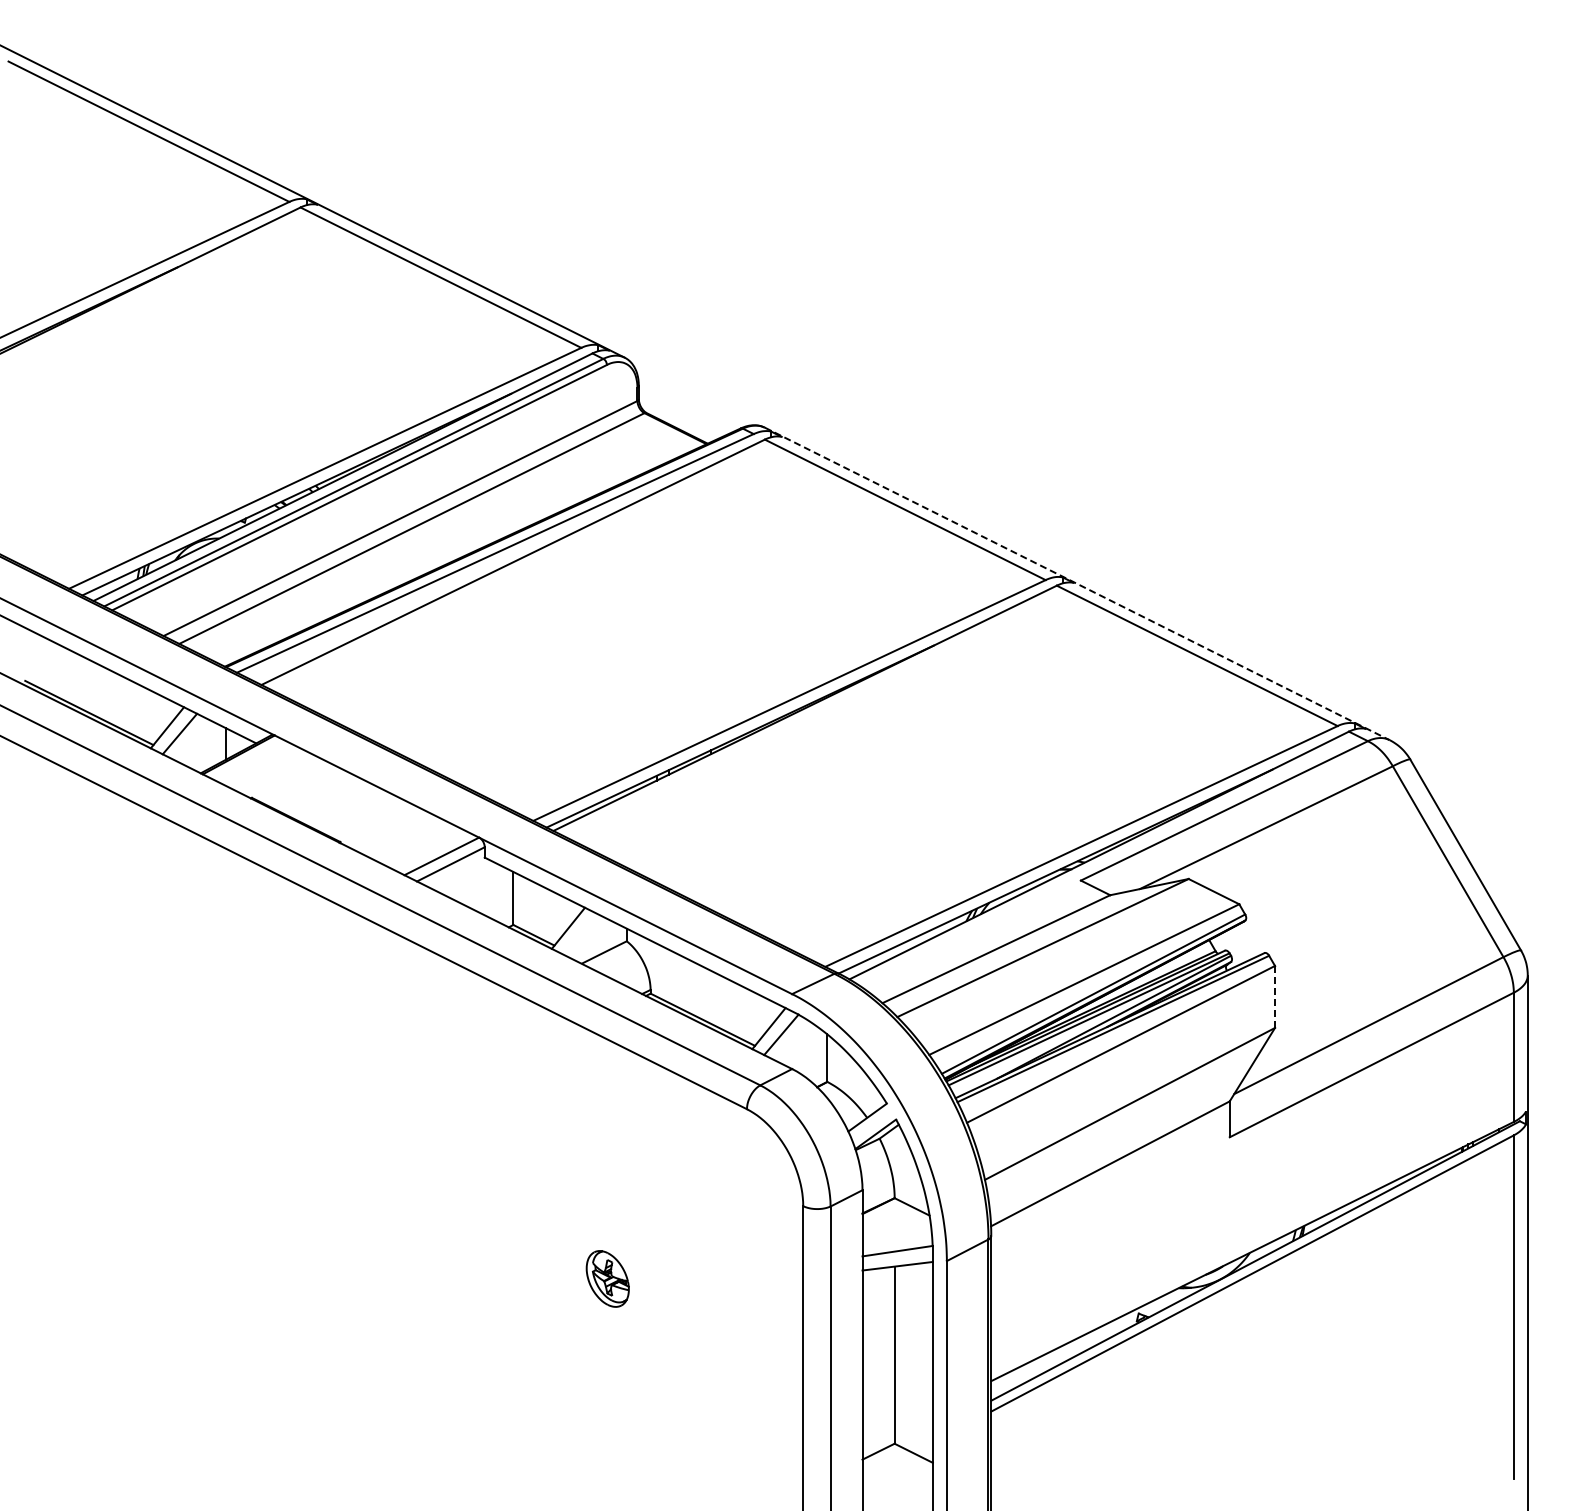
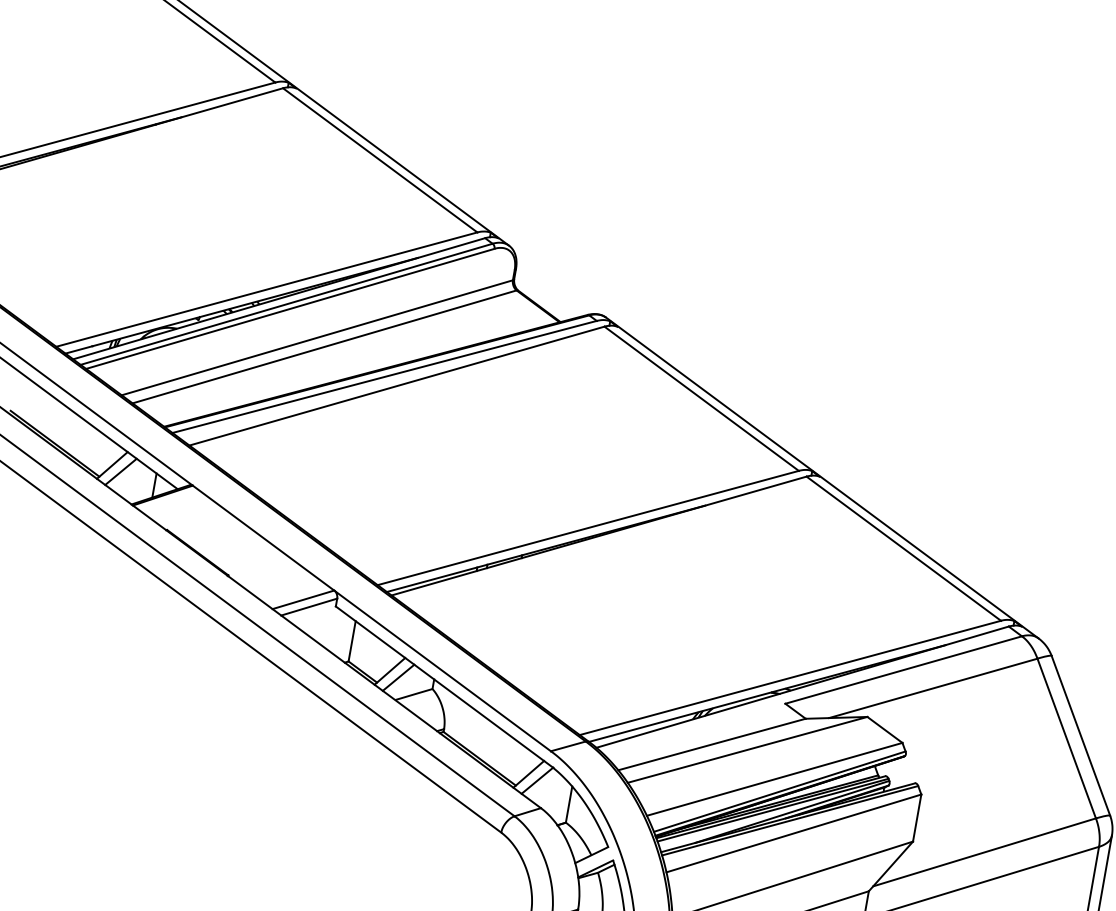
line: (1077, 584) -> (822, 478), dashed -> solid
line: (580, 934) -> (398, 677), added
line: (1275, 996) -> (917, 817), dashed -> solid

